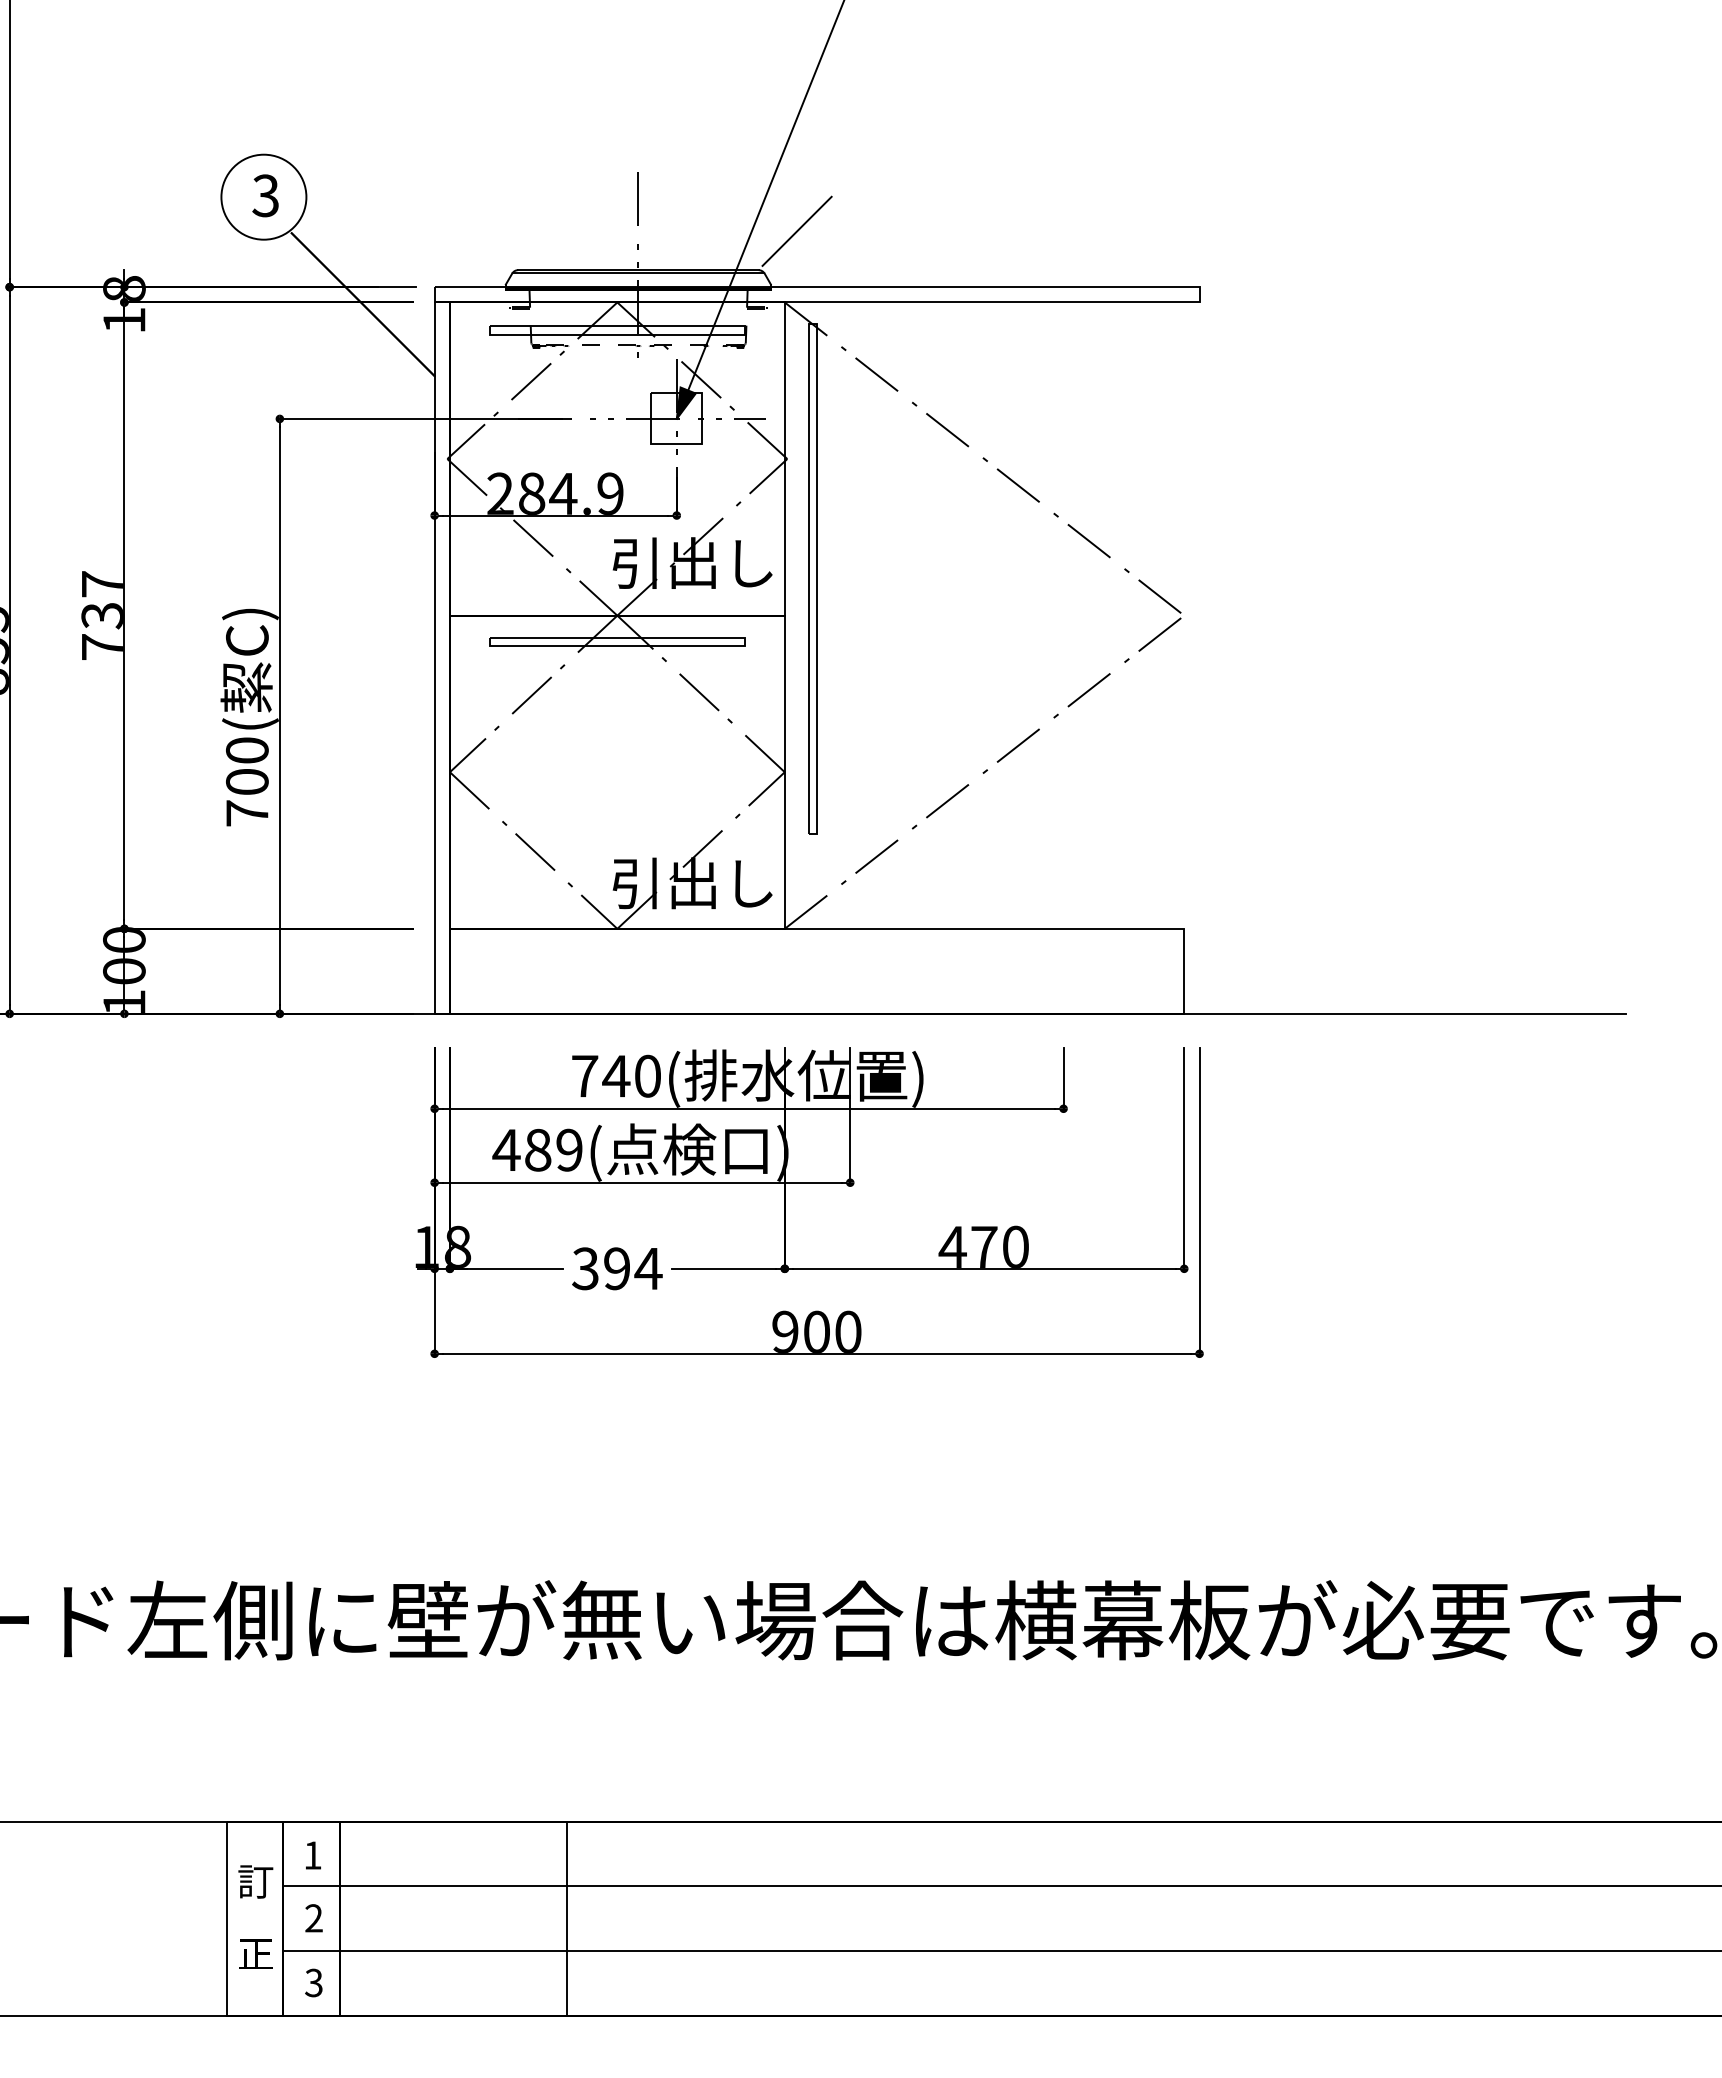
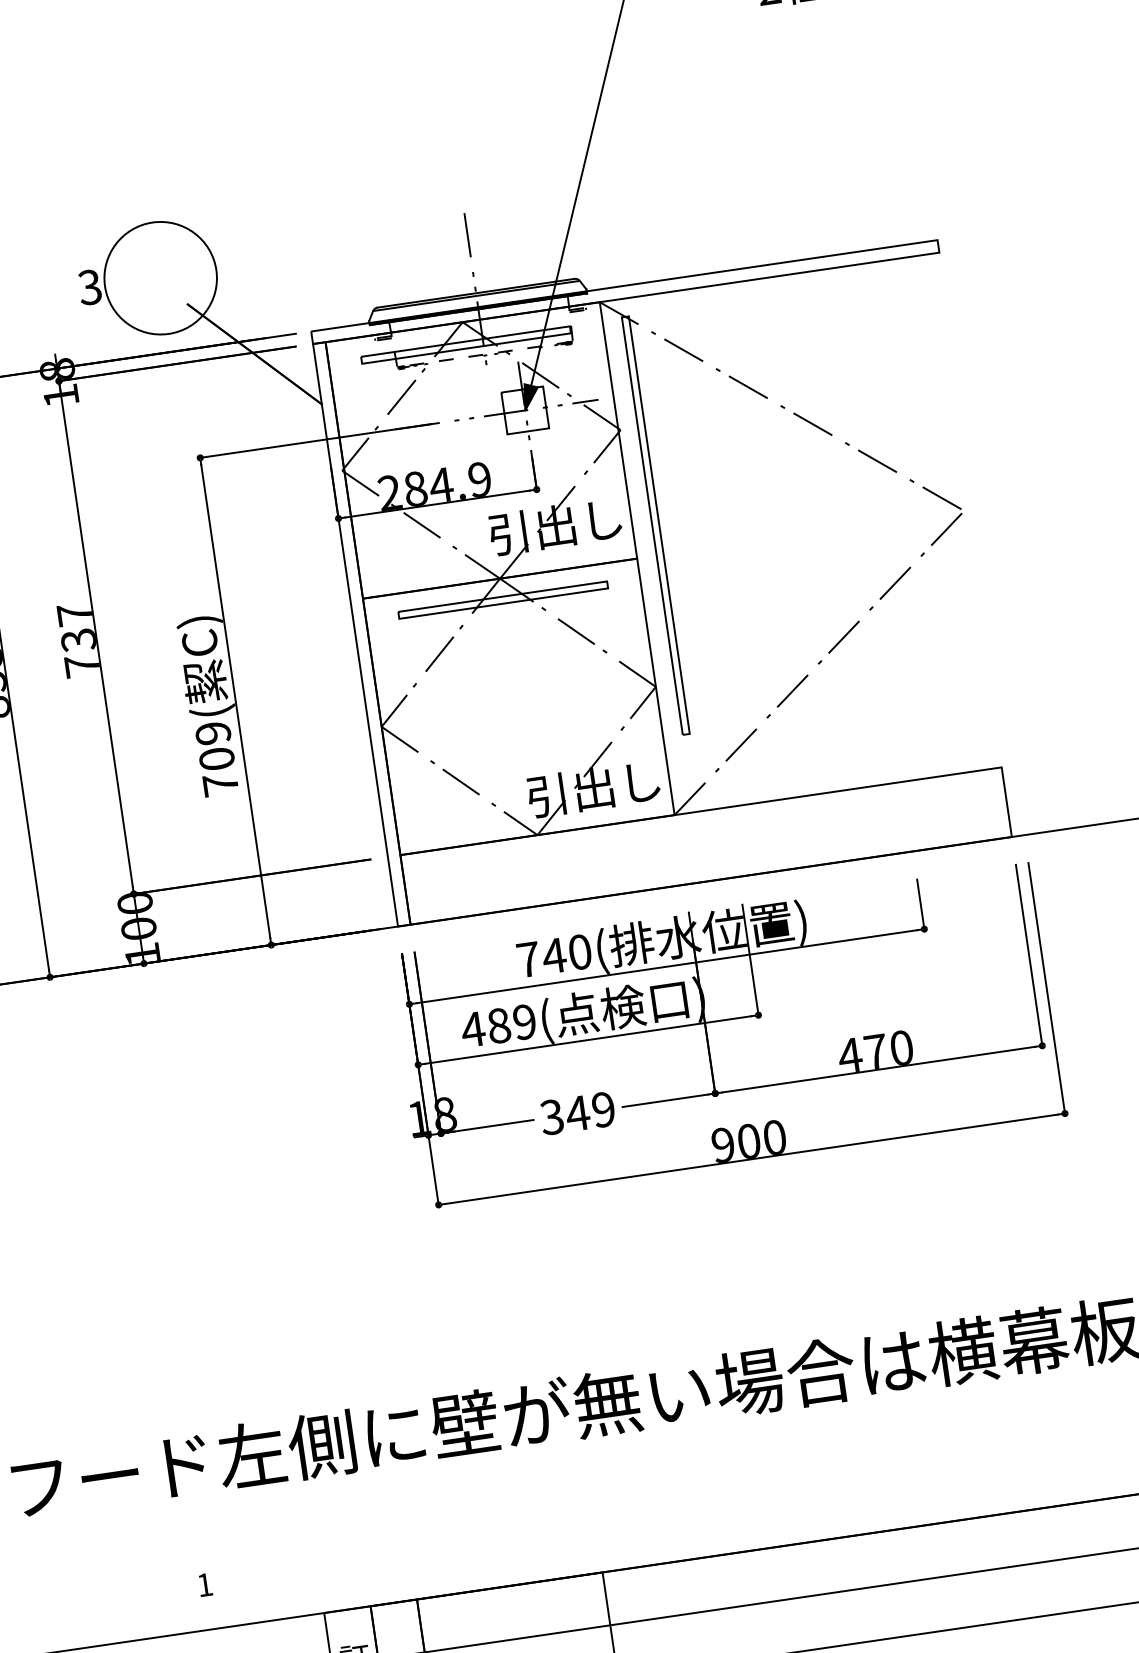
text: (265, 195) -> (89, 287), moved
circle: (263, 196) -> (160, 277), size x1.6
line: (796, 230) -> (600, 241), removed
text: (247, 750) -> (213, 733), 700( -> 709(
text: (632, 1268) -> (590, 1111), 394 -> 349
text: (313, 1855) -> (205, 1584), moved

